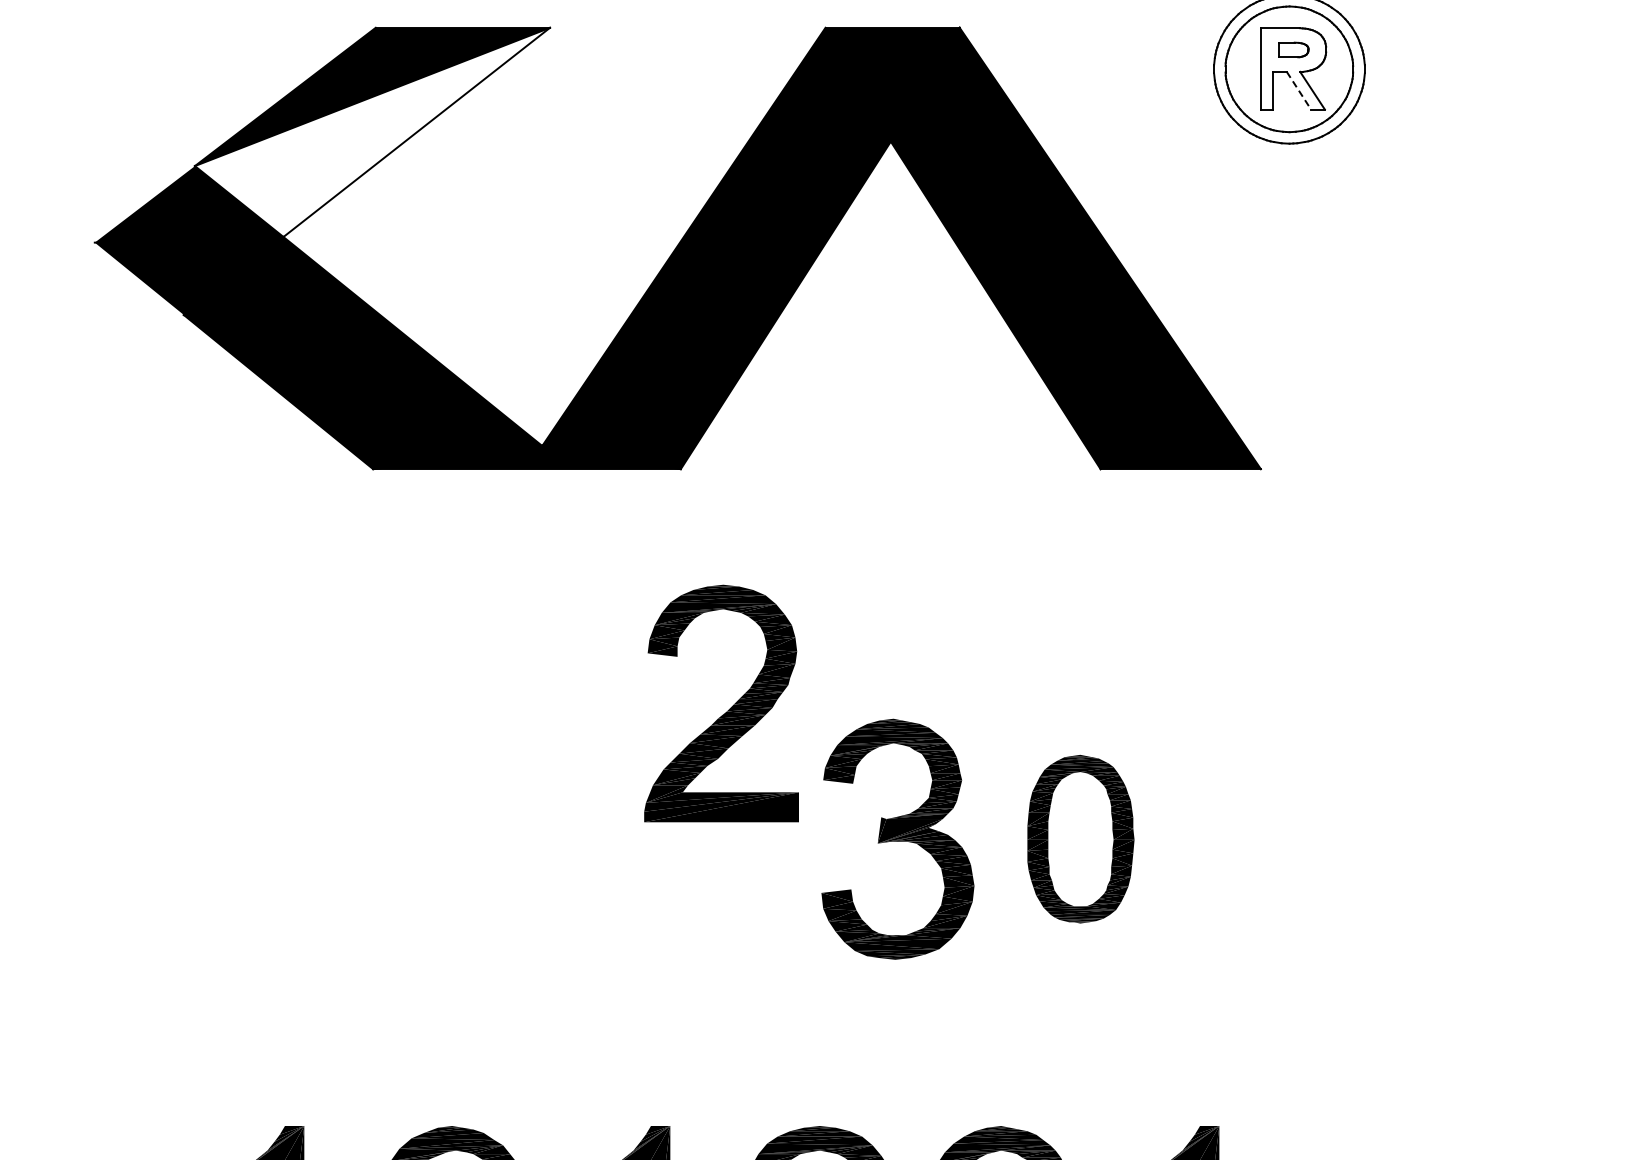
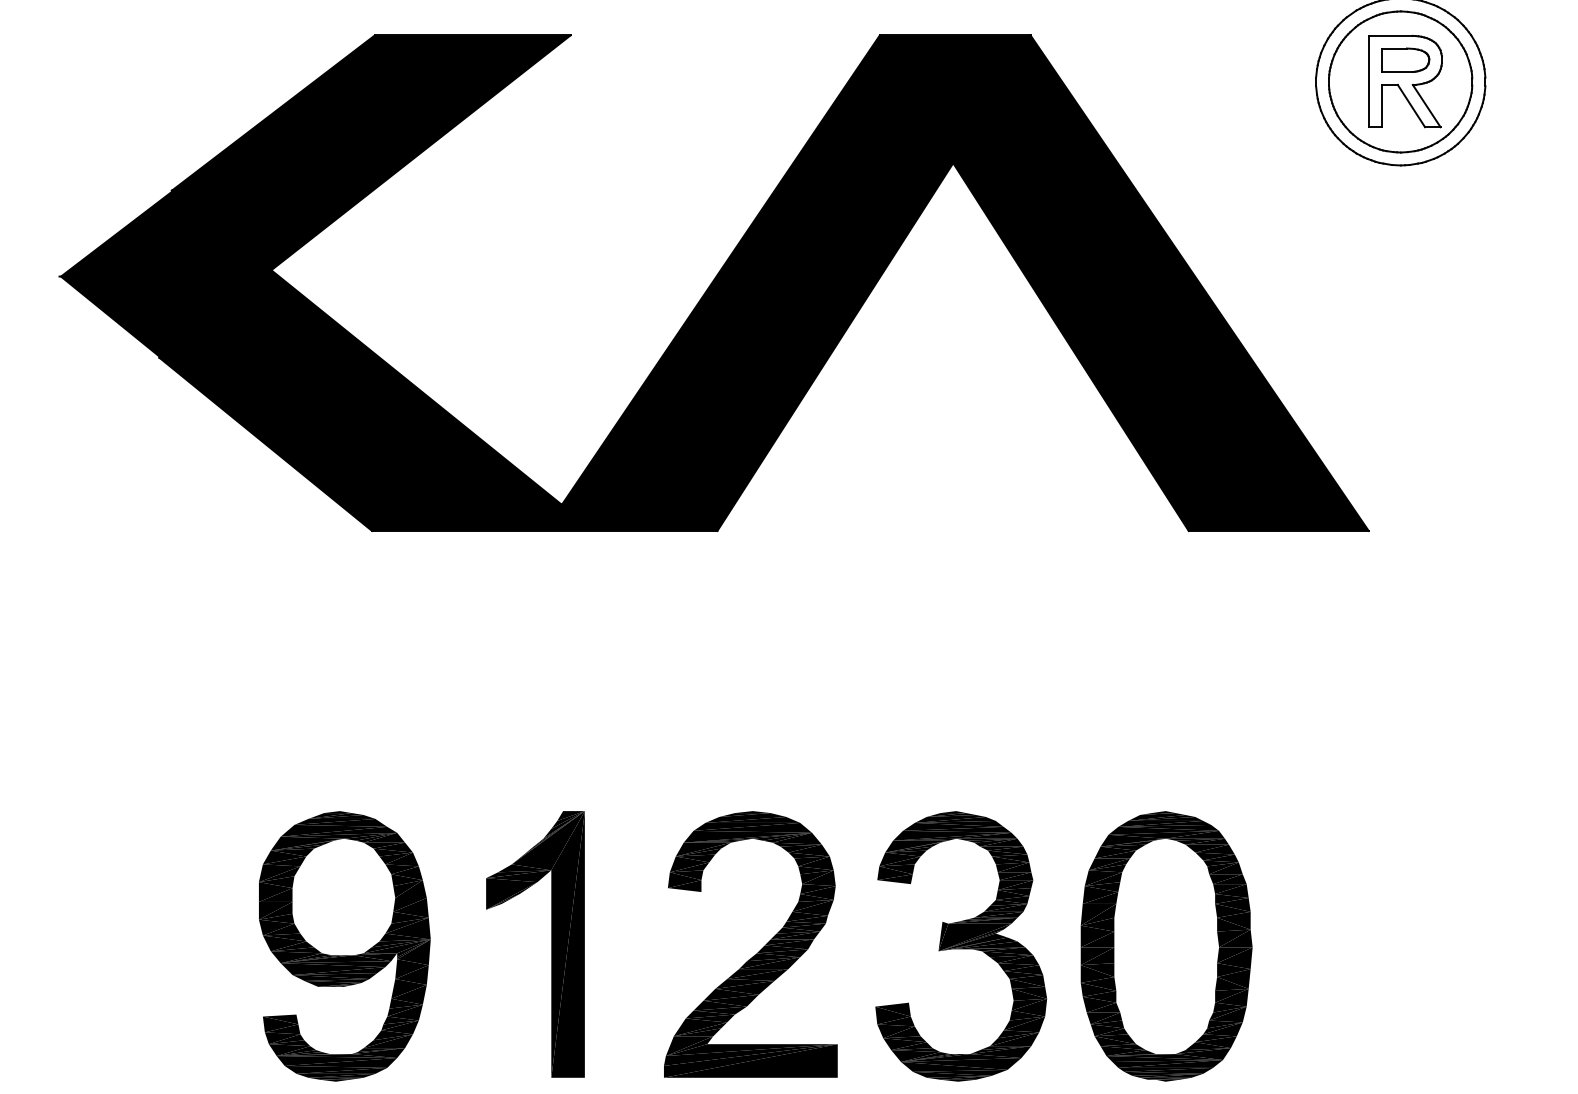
part: (1293, 49) -> (1405, 59), size x1.43
line: (1299, 91) -> (1412, 106), dashed -> solid
fill: (372, 132) -> (371, 152), added
part: (728, 709) -> (758, 951), moved
part: (532, 837) -> (550, 944), added
part: (348, 838) -> (344, 945), added
part: (1080, 838) -> (1166, 945), size x1.43

